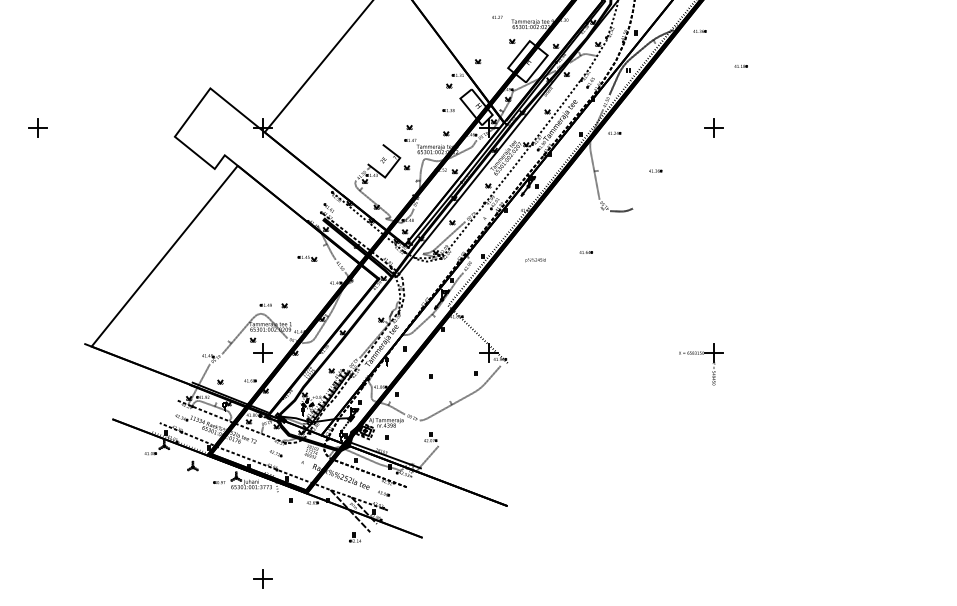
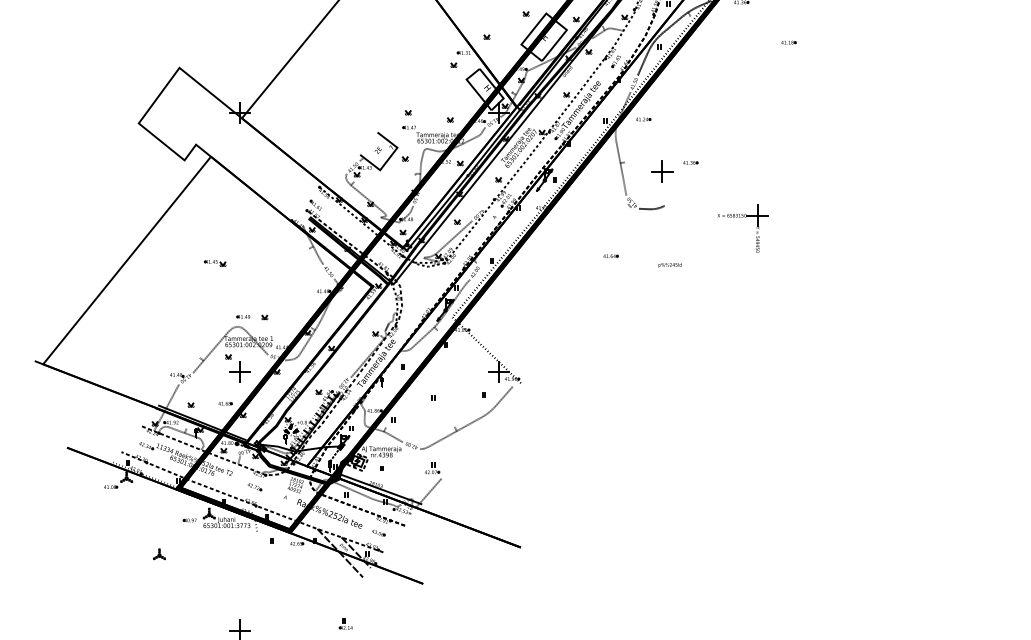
part: (448, 110) -> (452, 93), removed
part: (713, 127) -> (661, 171), moved
part: (307, 258) -> (215, 263), moved
text: (535, 260) -> (669, 265), moved
part: (701, 354) -> (743, 217), moved
part: (192, 465) -> (159, 553), moved
part: (354, 537) -> (345, 623), moved

